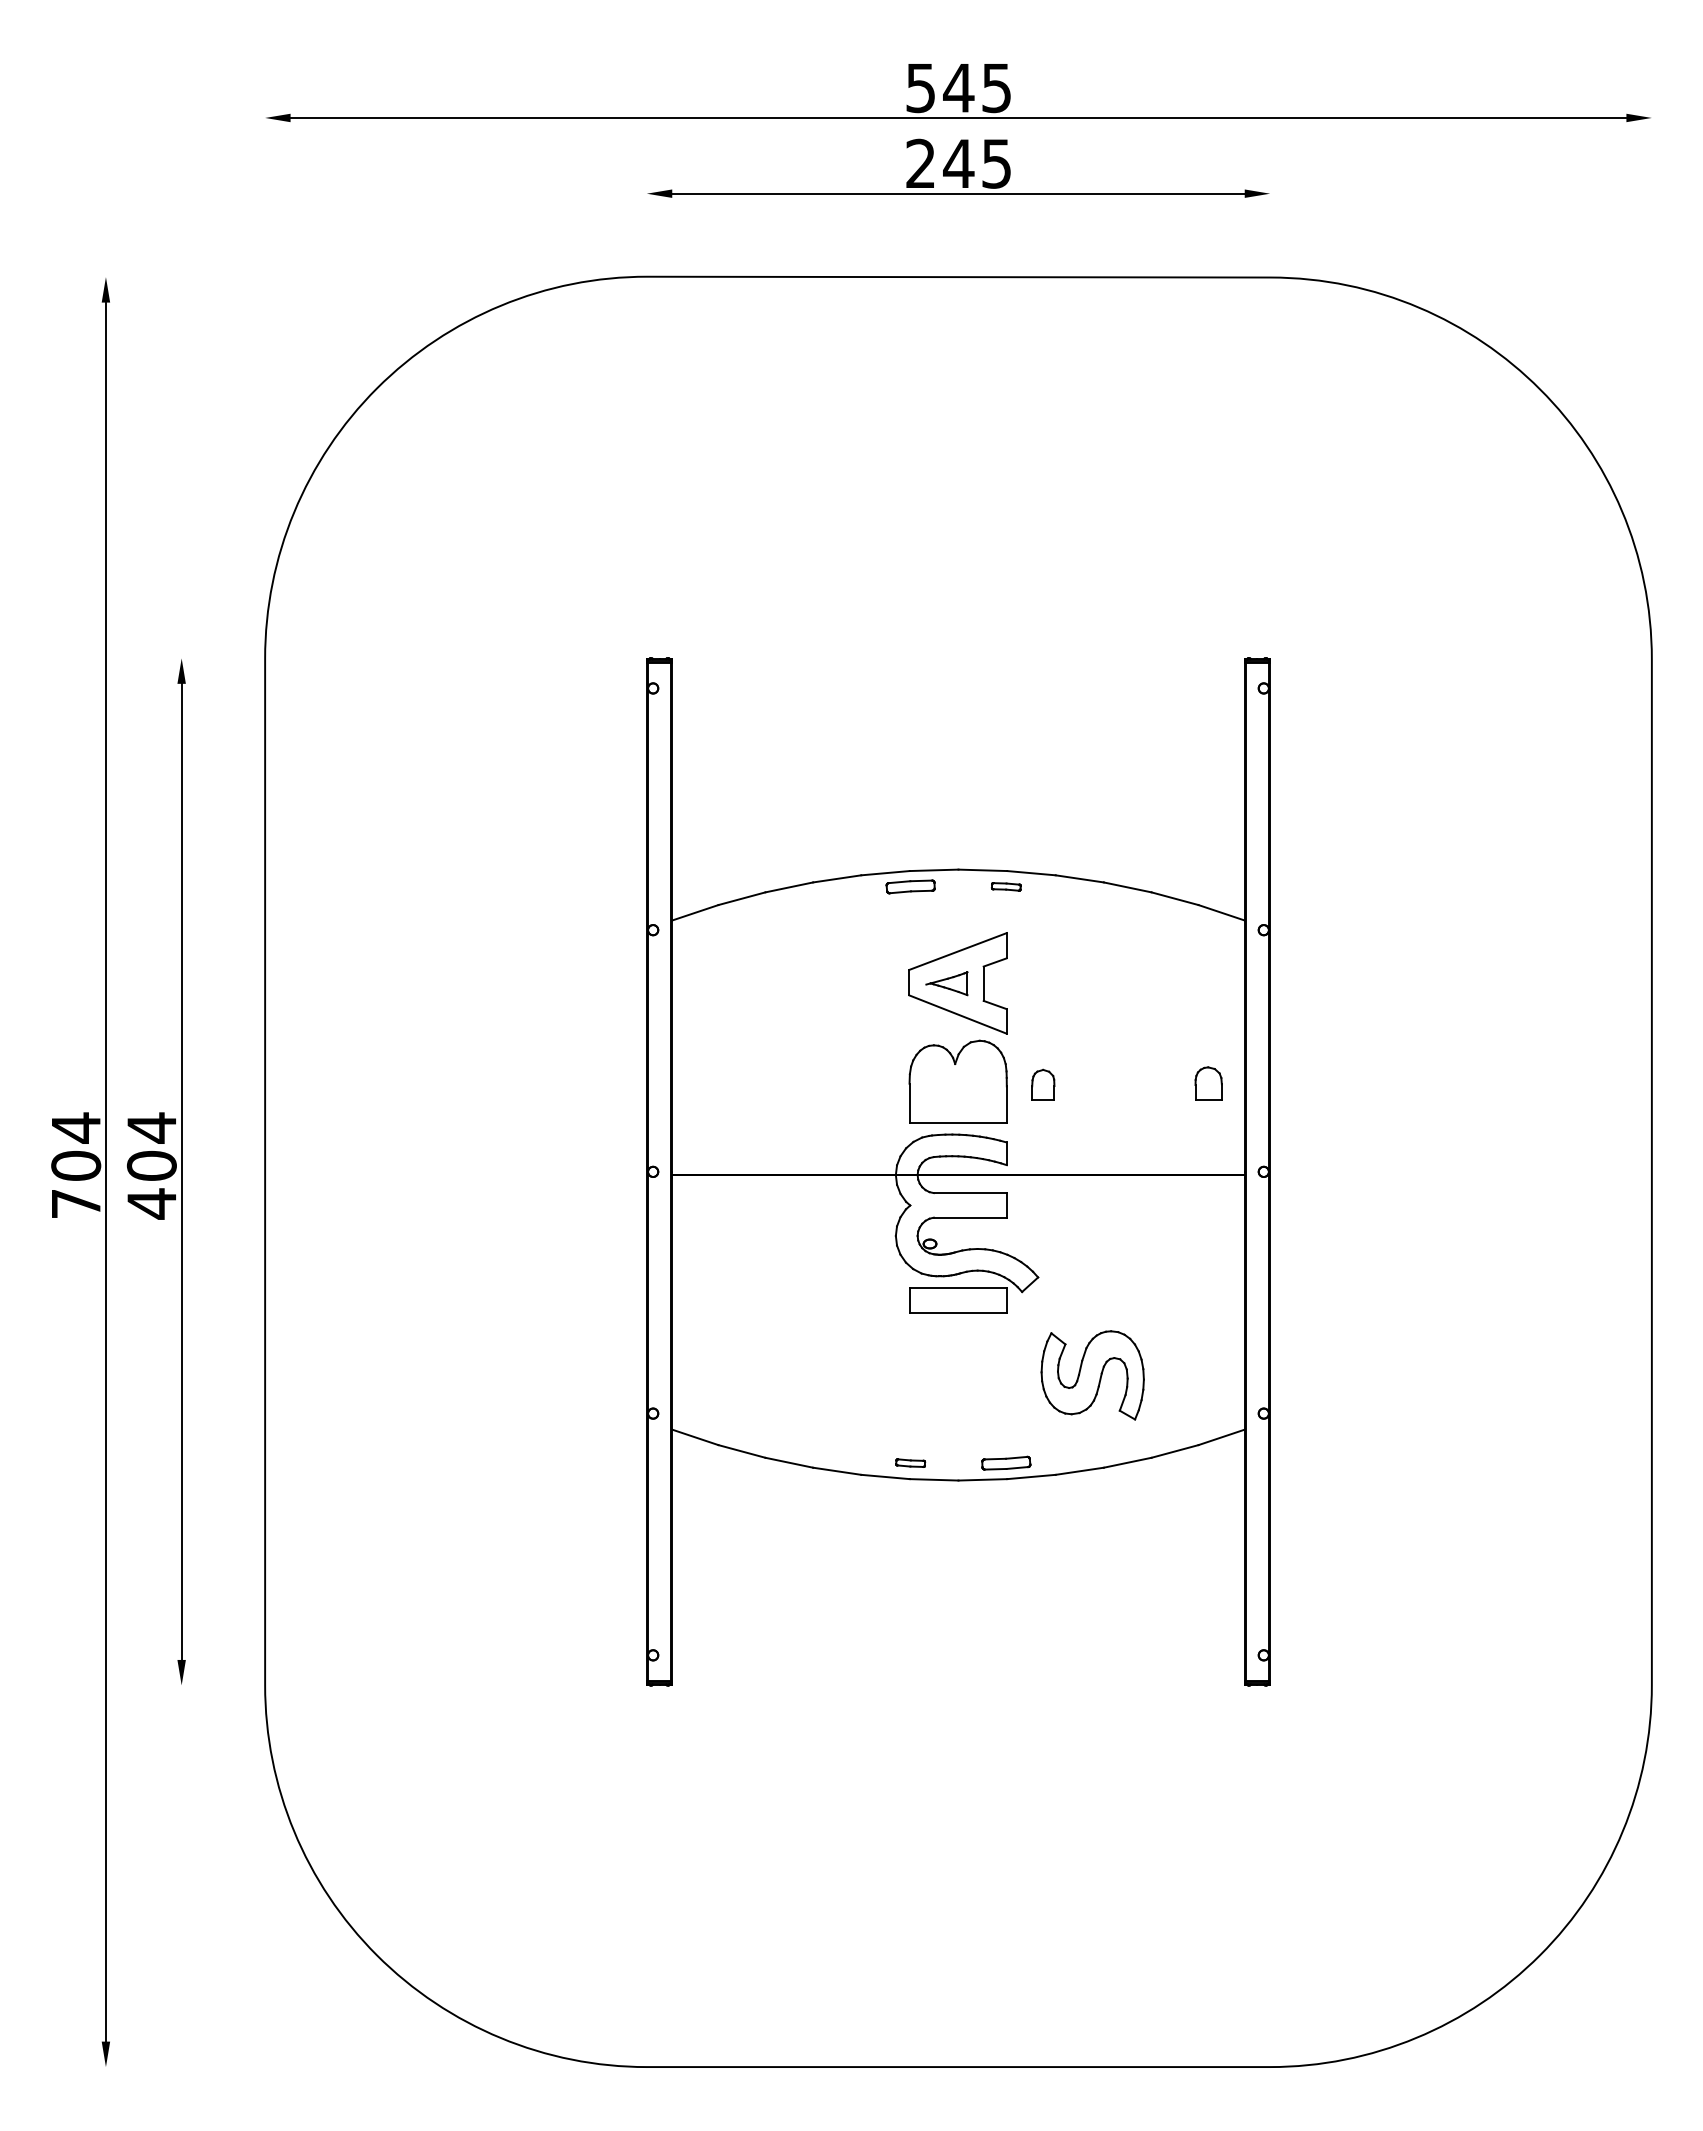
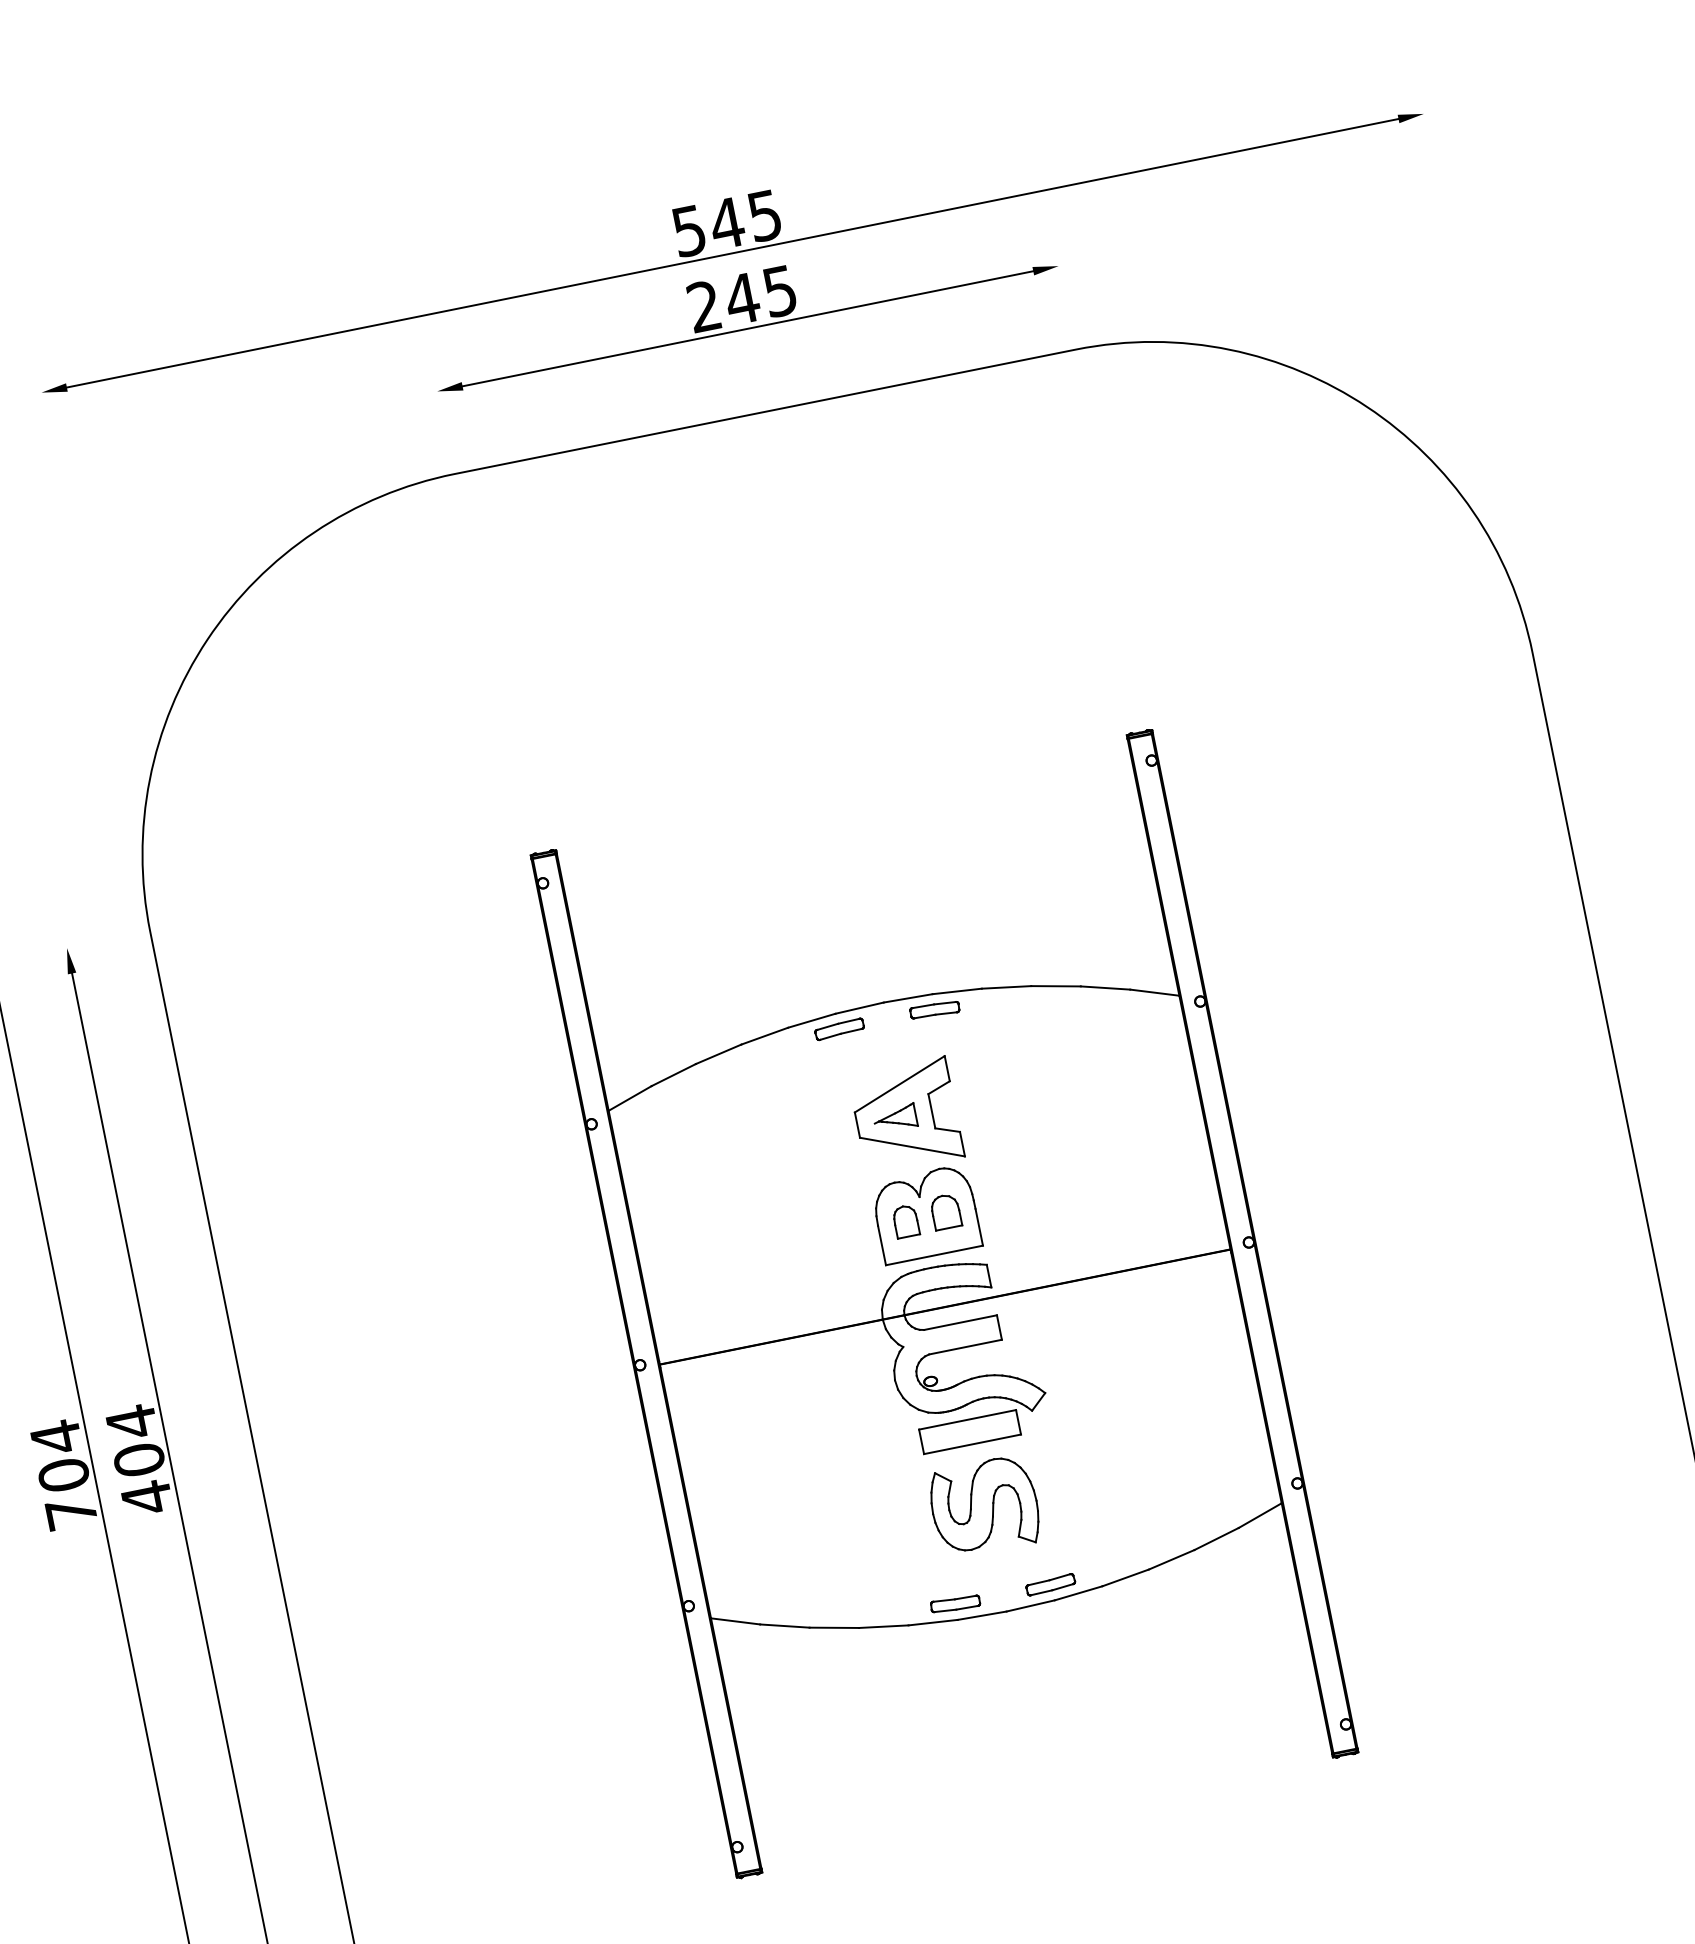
part: (1006, 886) -> (935, 1009), size x1.67
part: (1208, 1083) -> (945, 1211), moved
part: (1043, 1084) -> (906, 1220), moved
part: (1092, 1375) -> (984, 1507), moved
part: (910, 1462) -> (955, 1603), size x1.67

